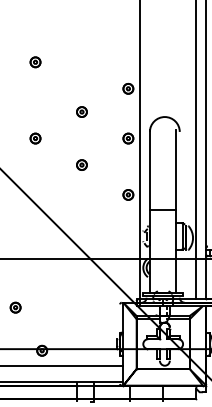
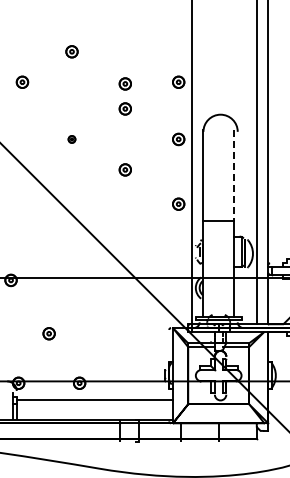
part: (81, 89) -> (124, 83), added
part: (35, 138) -> (71, 139), size x0.6
line: (176, 169) -> (233, 175), solid -> dashed

